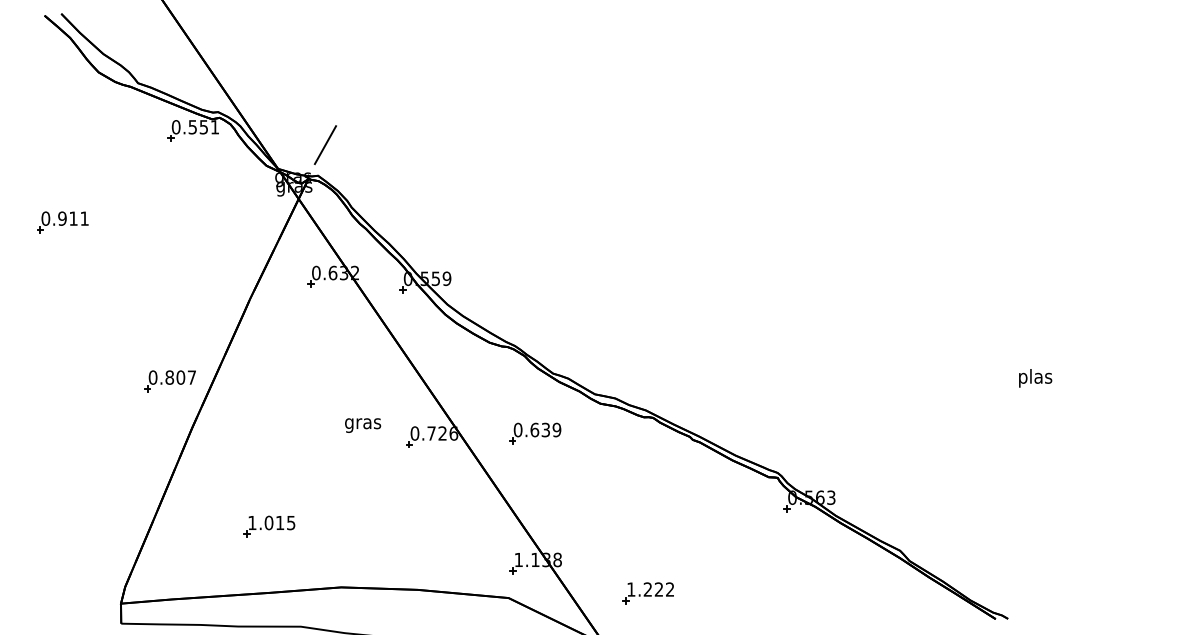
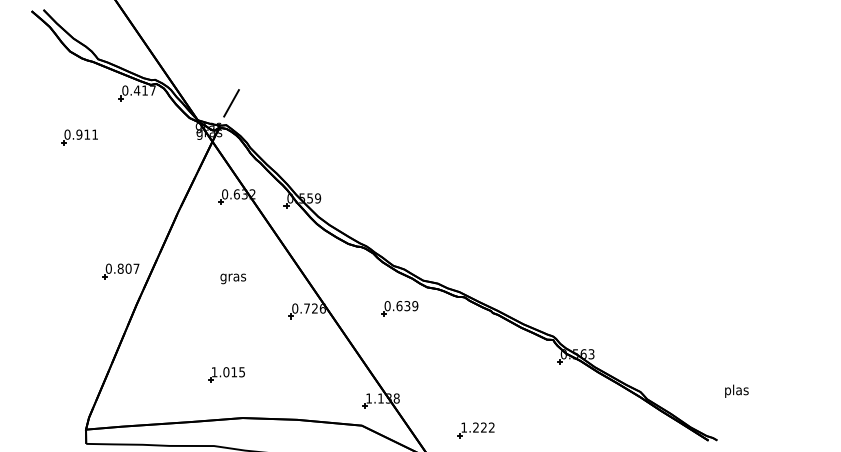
text: (203, 127) -> (144, 90), 0.551 -> 0.417
part: (62, 222) -> (79, 137), moved
text: (1035, 377) -> (736, 390), moved
text: (363, 424) -> (233, 278), moved
part: (534, 433) -> (399, 308), moved
part: (269, 526) -> (226, 374), moved
part: (647, 593) -> (475, 430), moved

